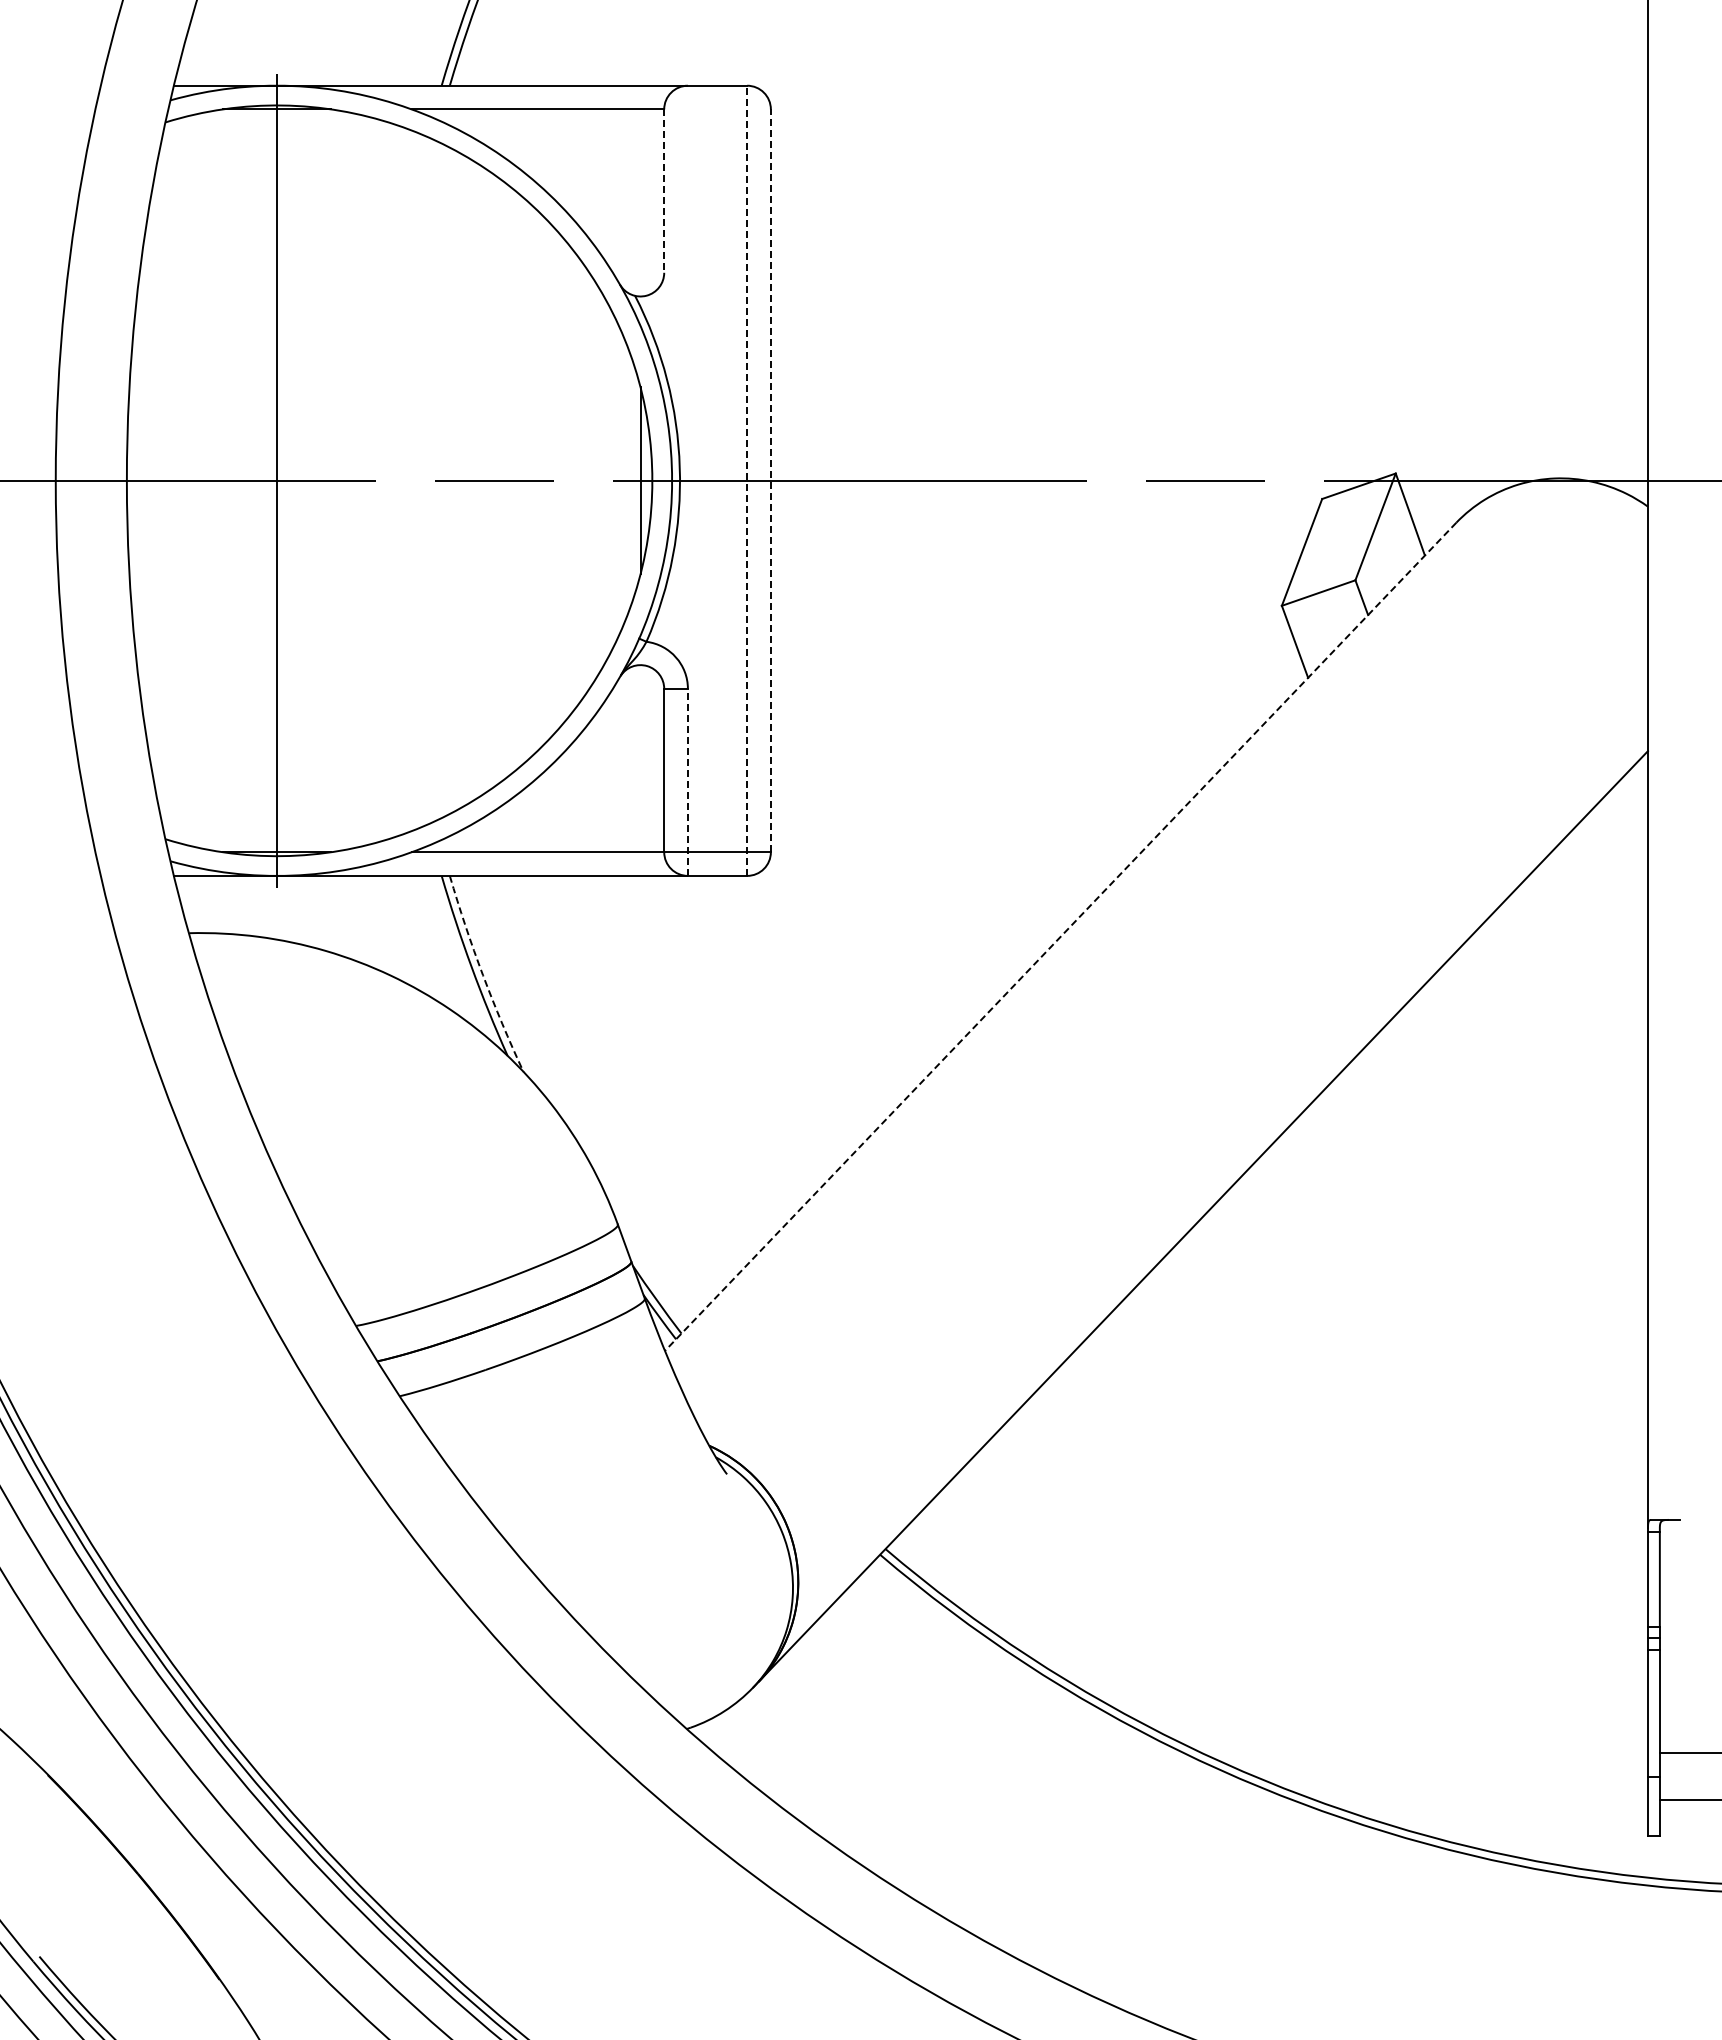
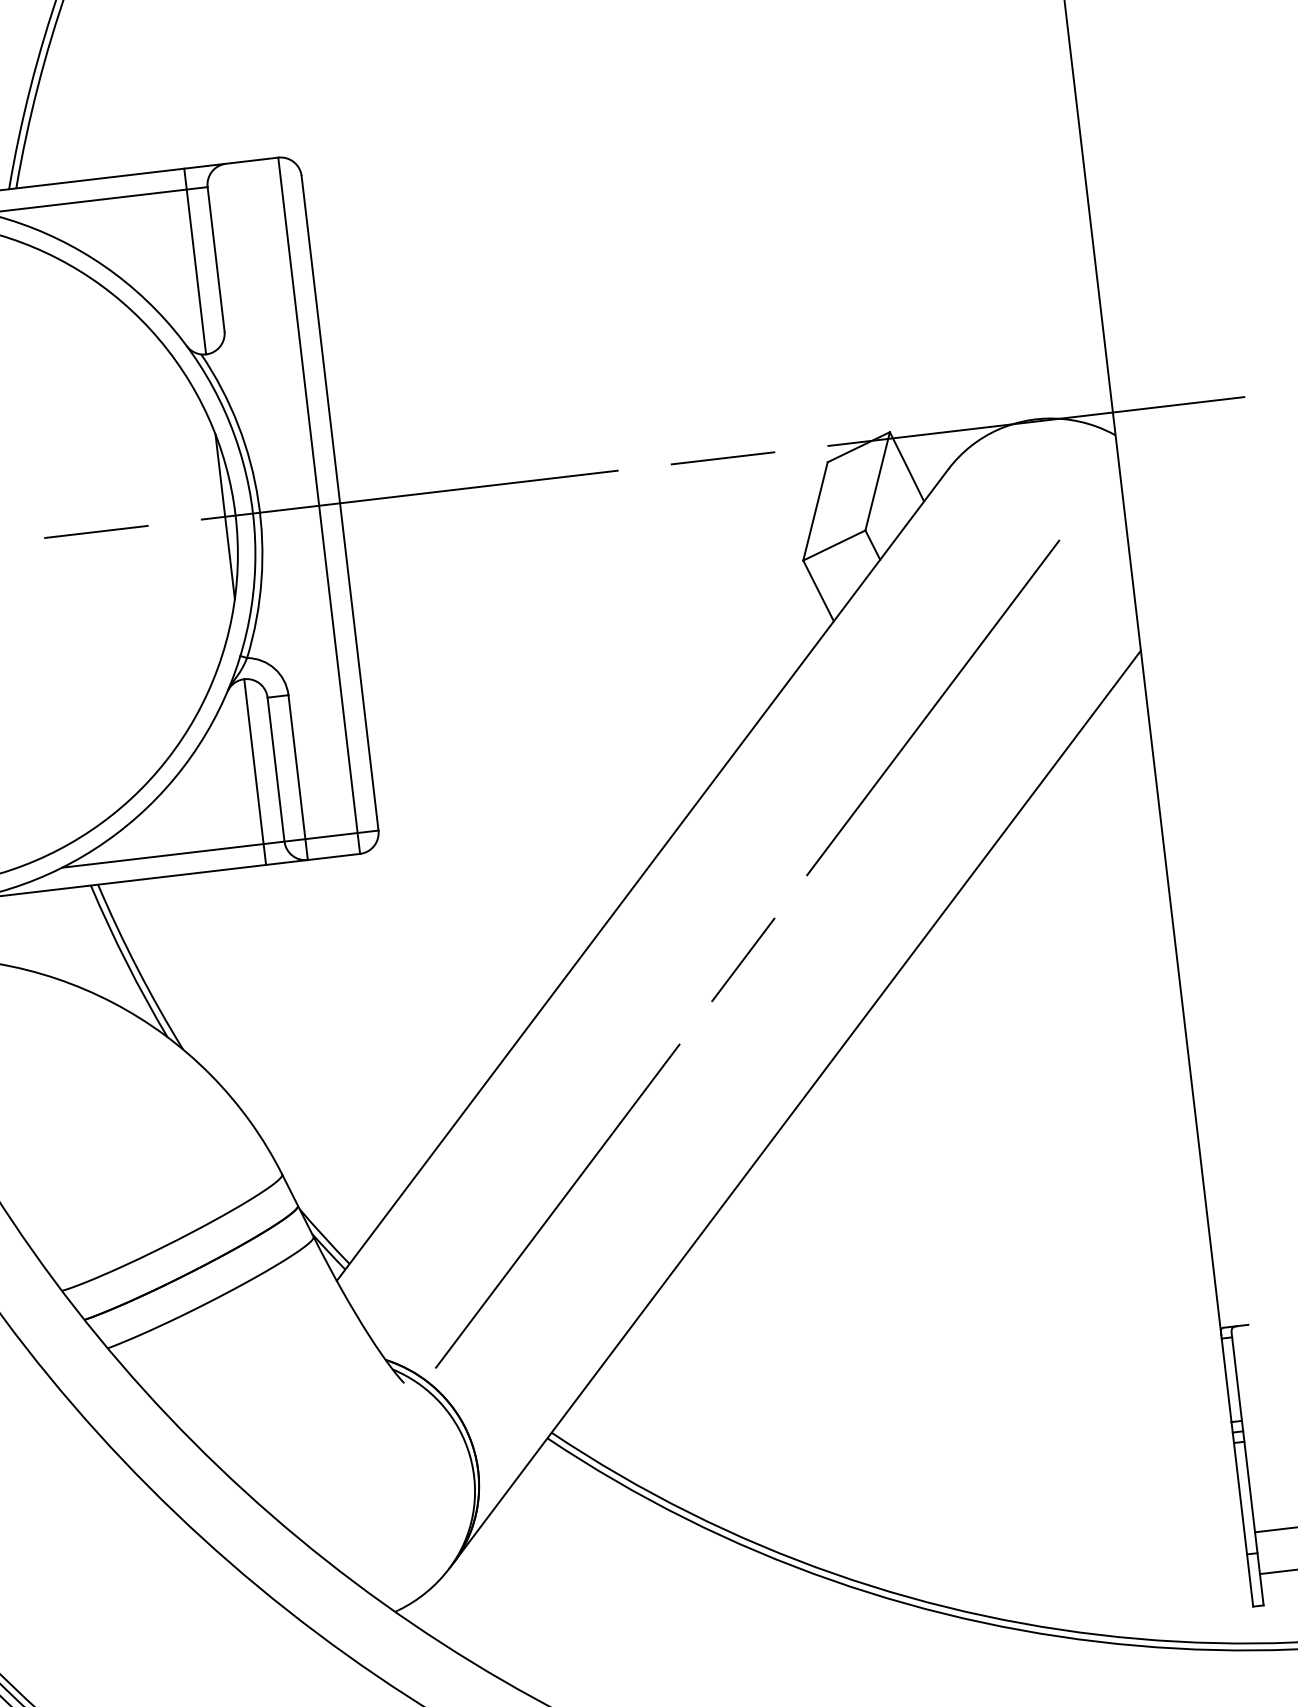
line: (640, 190) -> (195, 261), added
line: (664, 191) -> (216, 259), dashed -> solid
line: (747, 480) -> (319, 505), dashed -> solid
line: (770, 480) -> (339, 503), dashed -> solid
line: (640, 770) -> (255, 772), added
line: (687, 782) -> (297, 777), dashed -> solid
line: (1060, 936) -> (642, 874), dashed -> solid
arc: (483, 975) -> (138, 968), dashed -> solid
line: (1167, 1038) -> (747, 953), added

